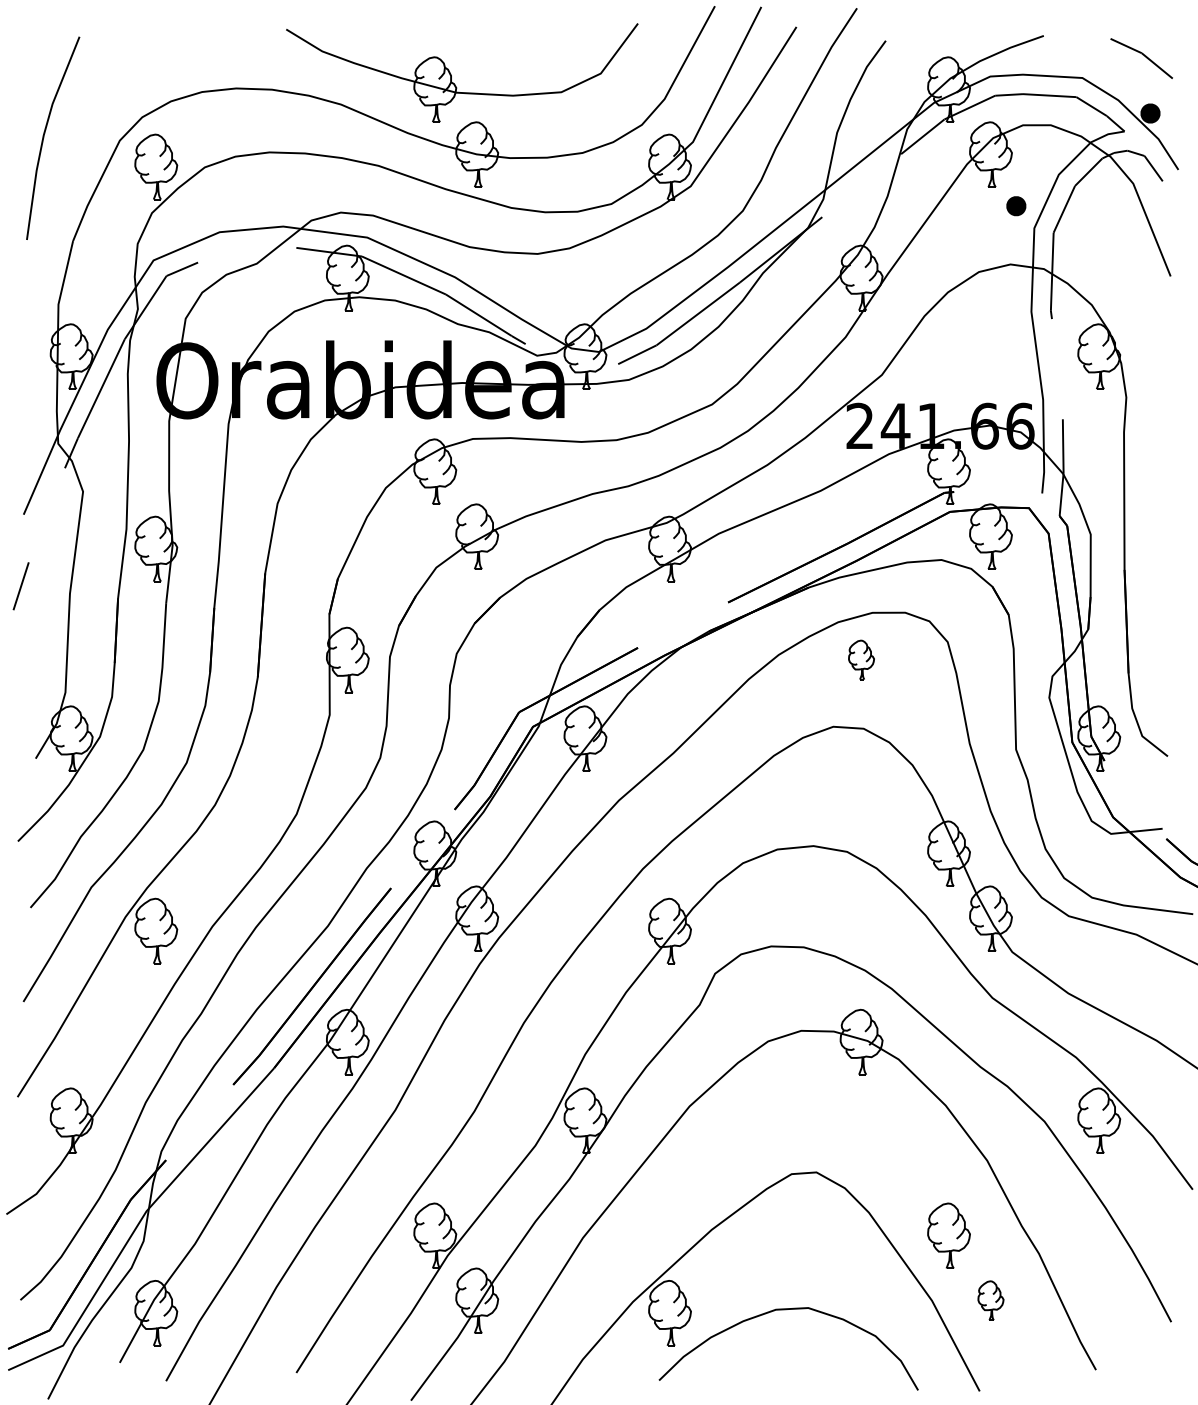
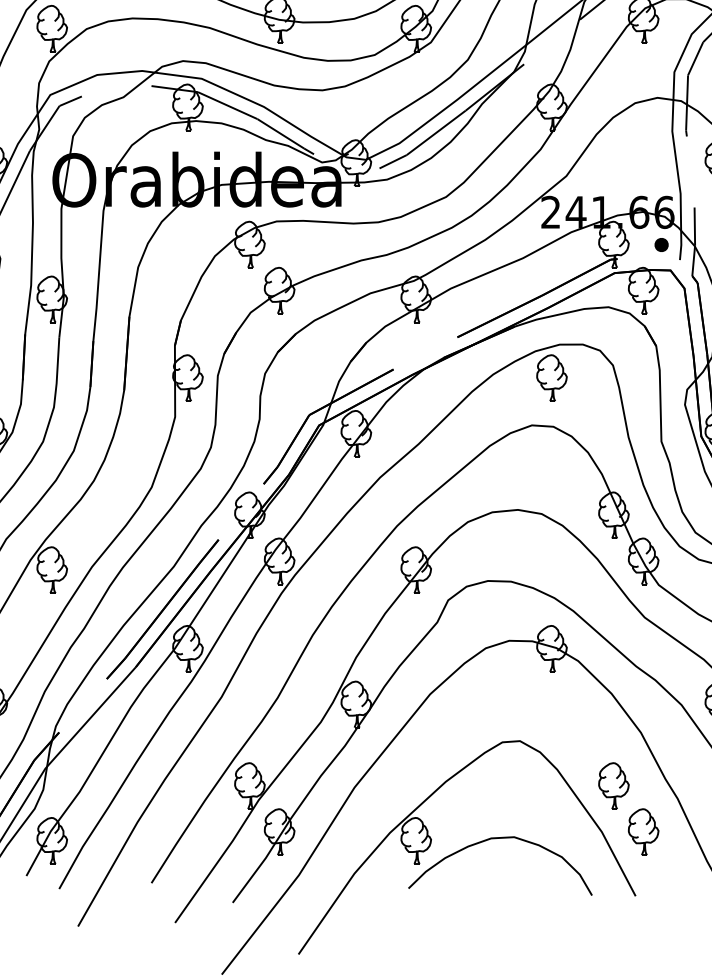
part: (1016, 206) -> (661, 245), moved
part: (861, 659) -> (551, 377), size x1.67
part: (990, 1300) -> (643, 831), size x1.67

